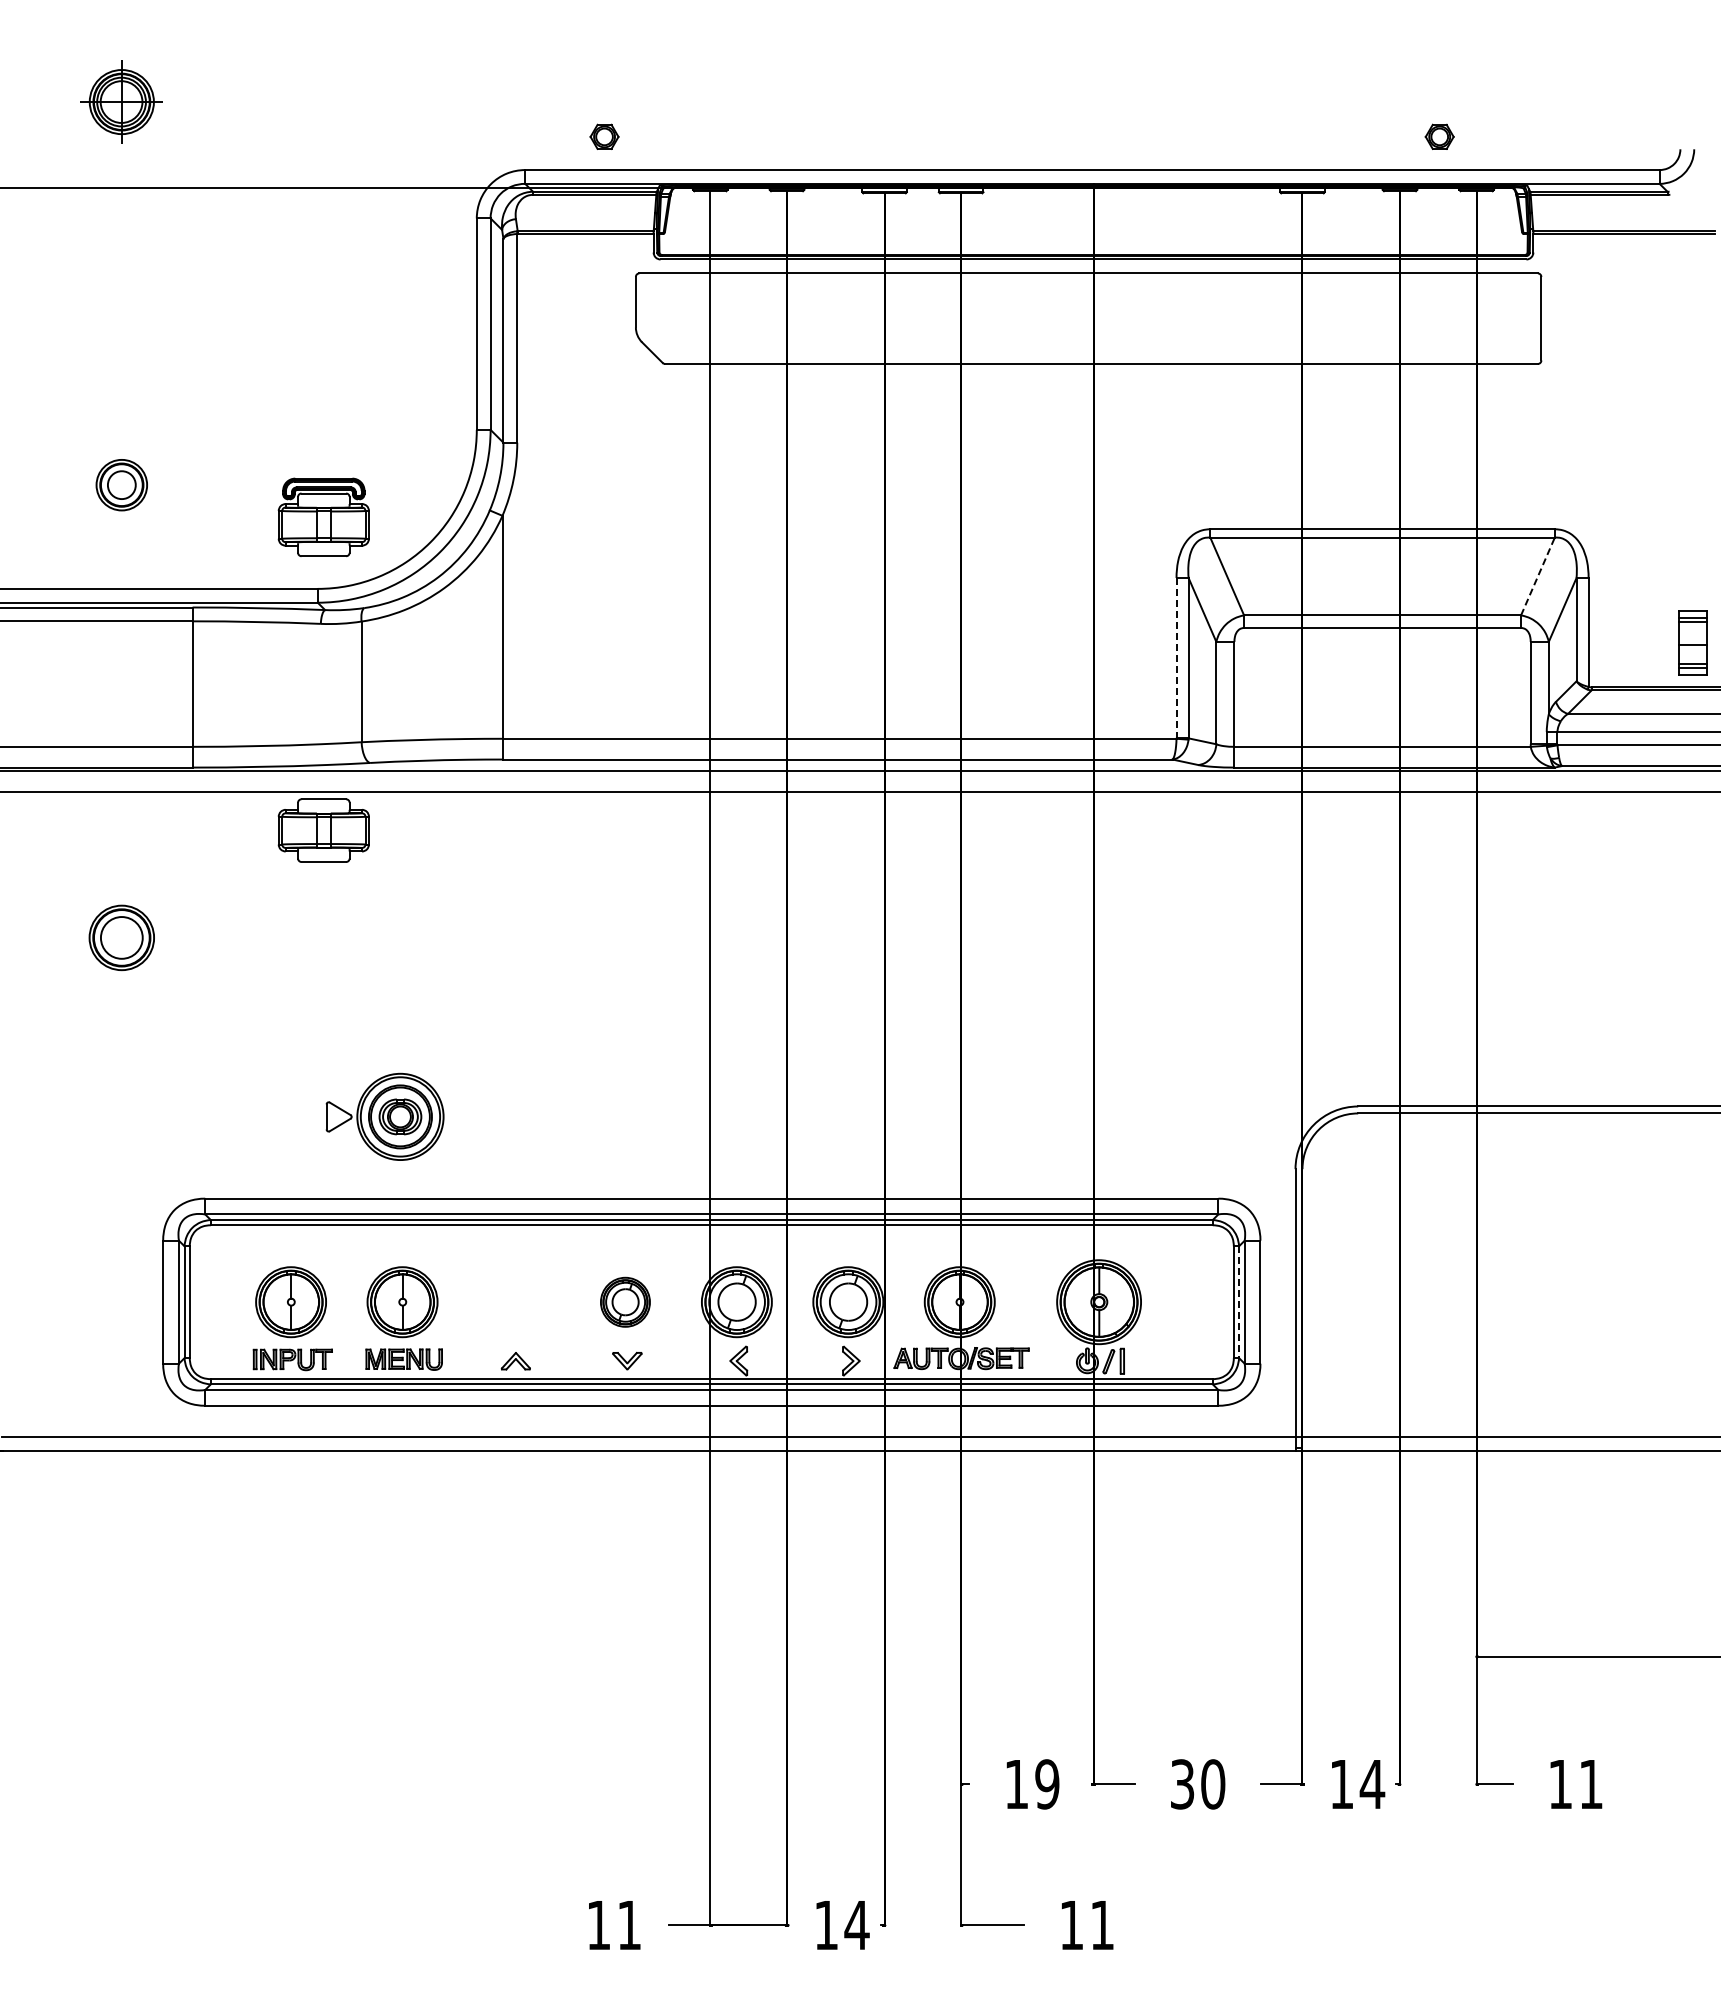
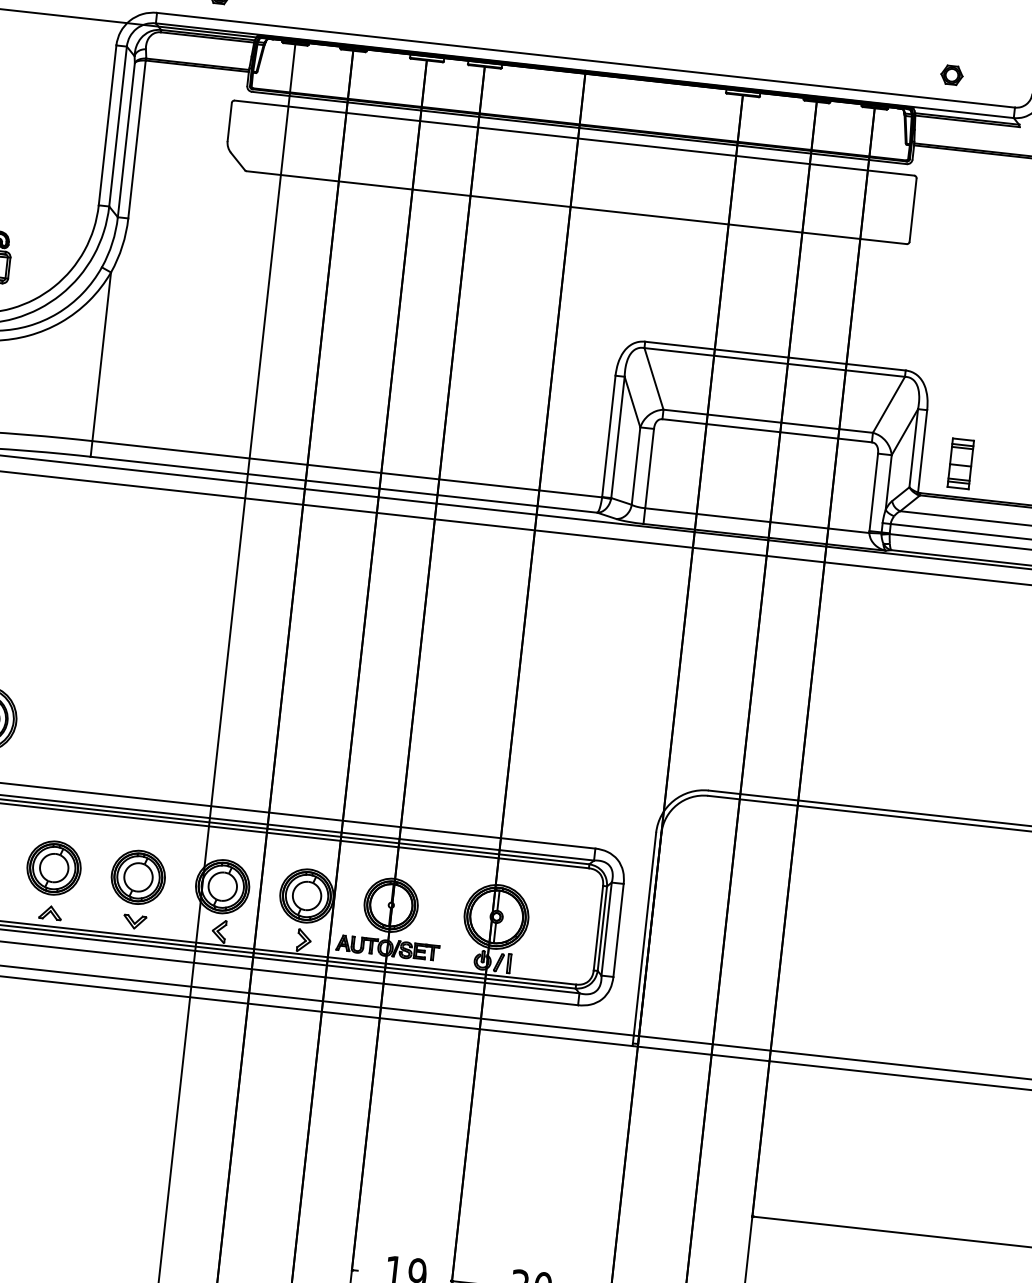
part: (1439, 136) -> (951, 74), moved
line: (1538, 576) -> (889, 404), dashed -> solid
part: (1692, 642) -> (960, 463), moved
line: (1176, 658) -> (608, 436), dashed -> solid
part: (513, 1302) -> (53, 868), added
part: (625, 1302) -> (138, 877), size x1.43
line: (1239, 1302) -> (602, 928), dashed -> solid

